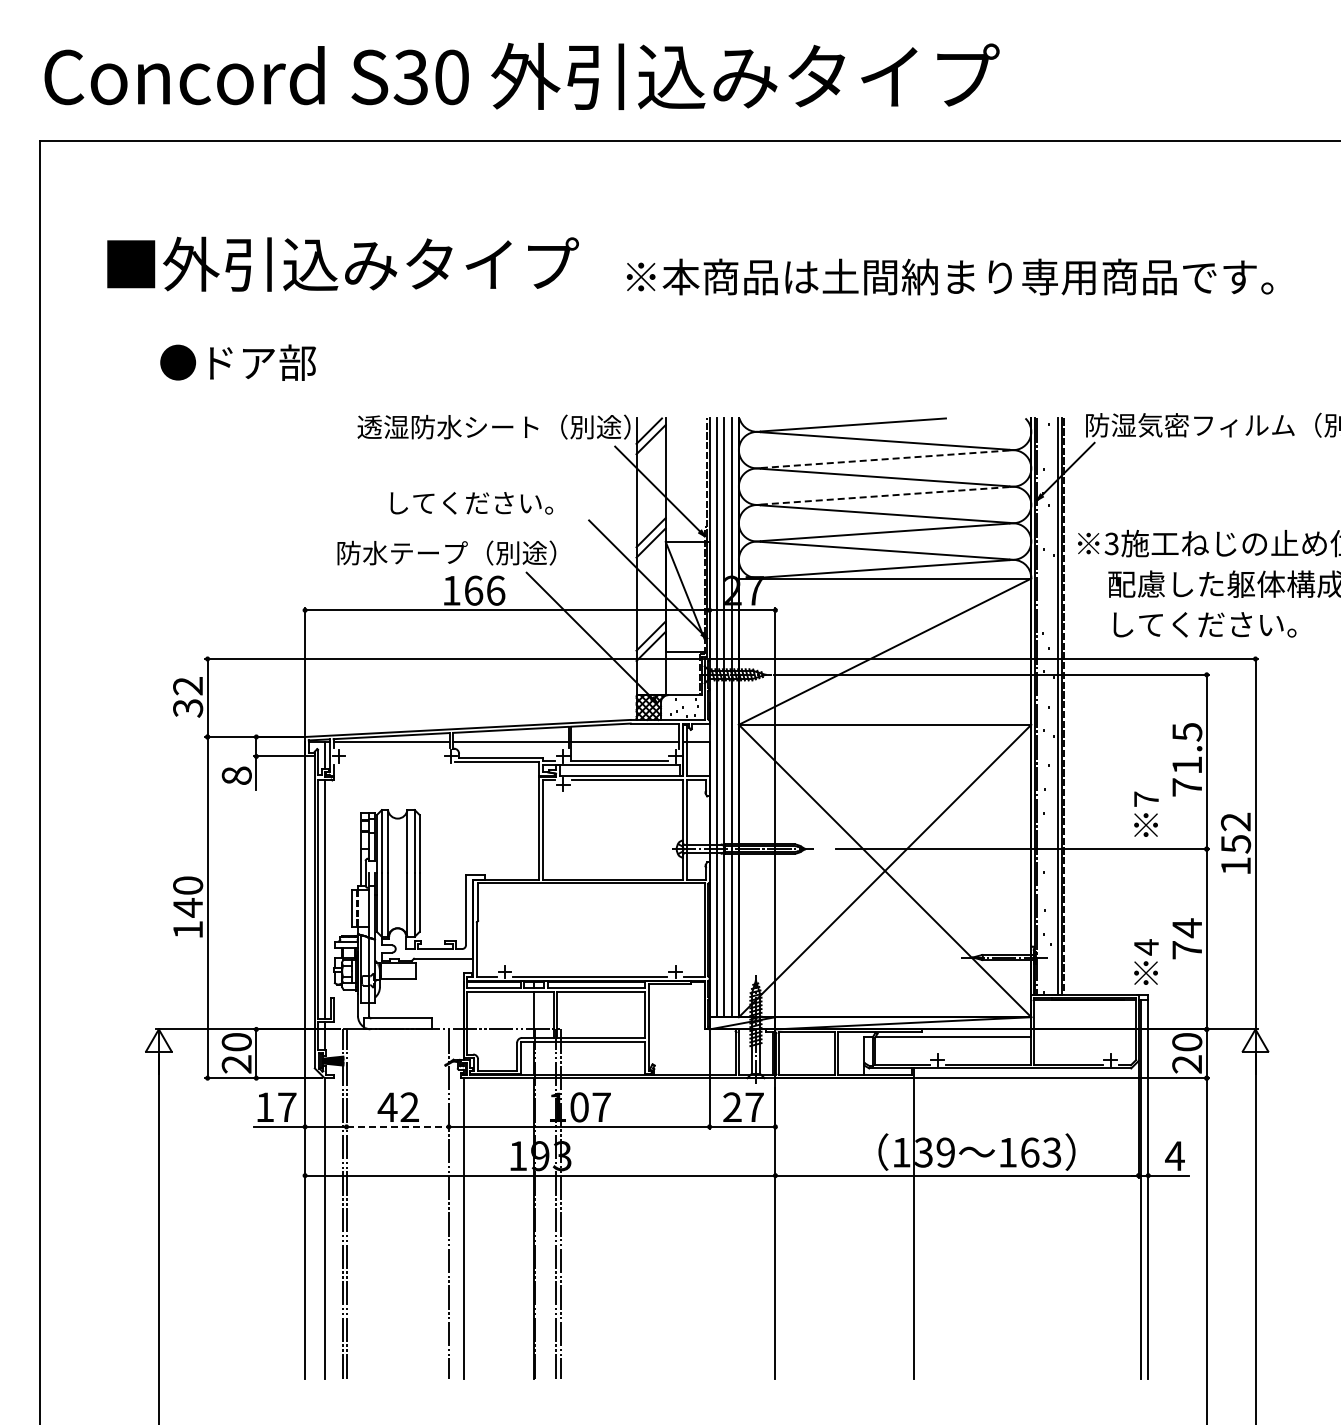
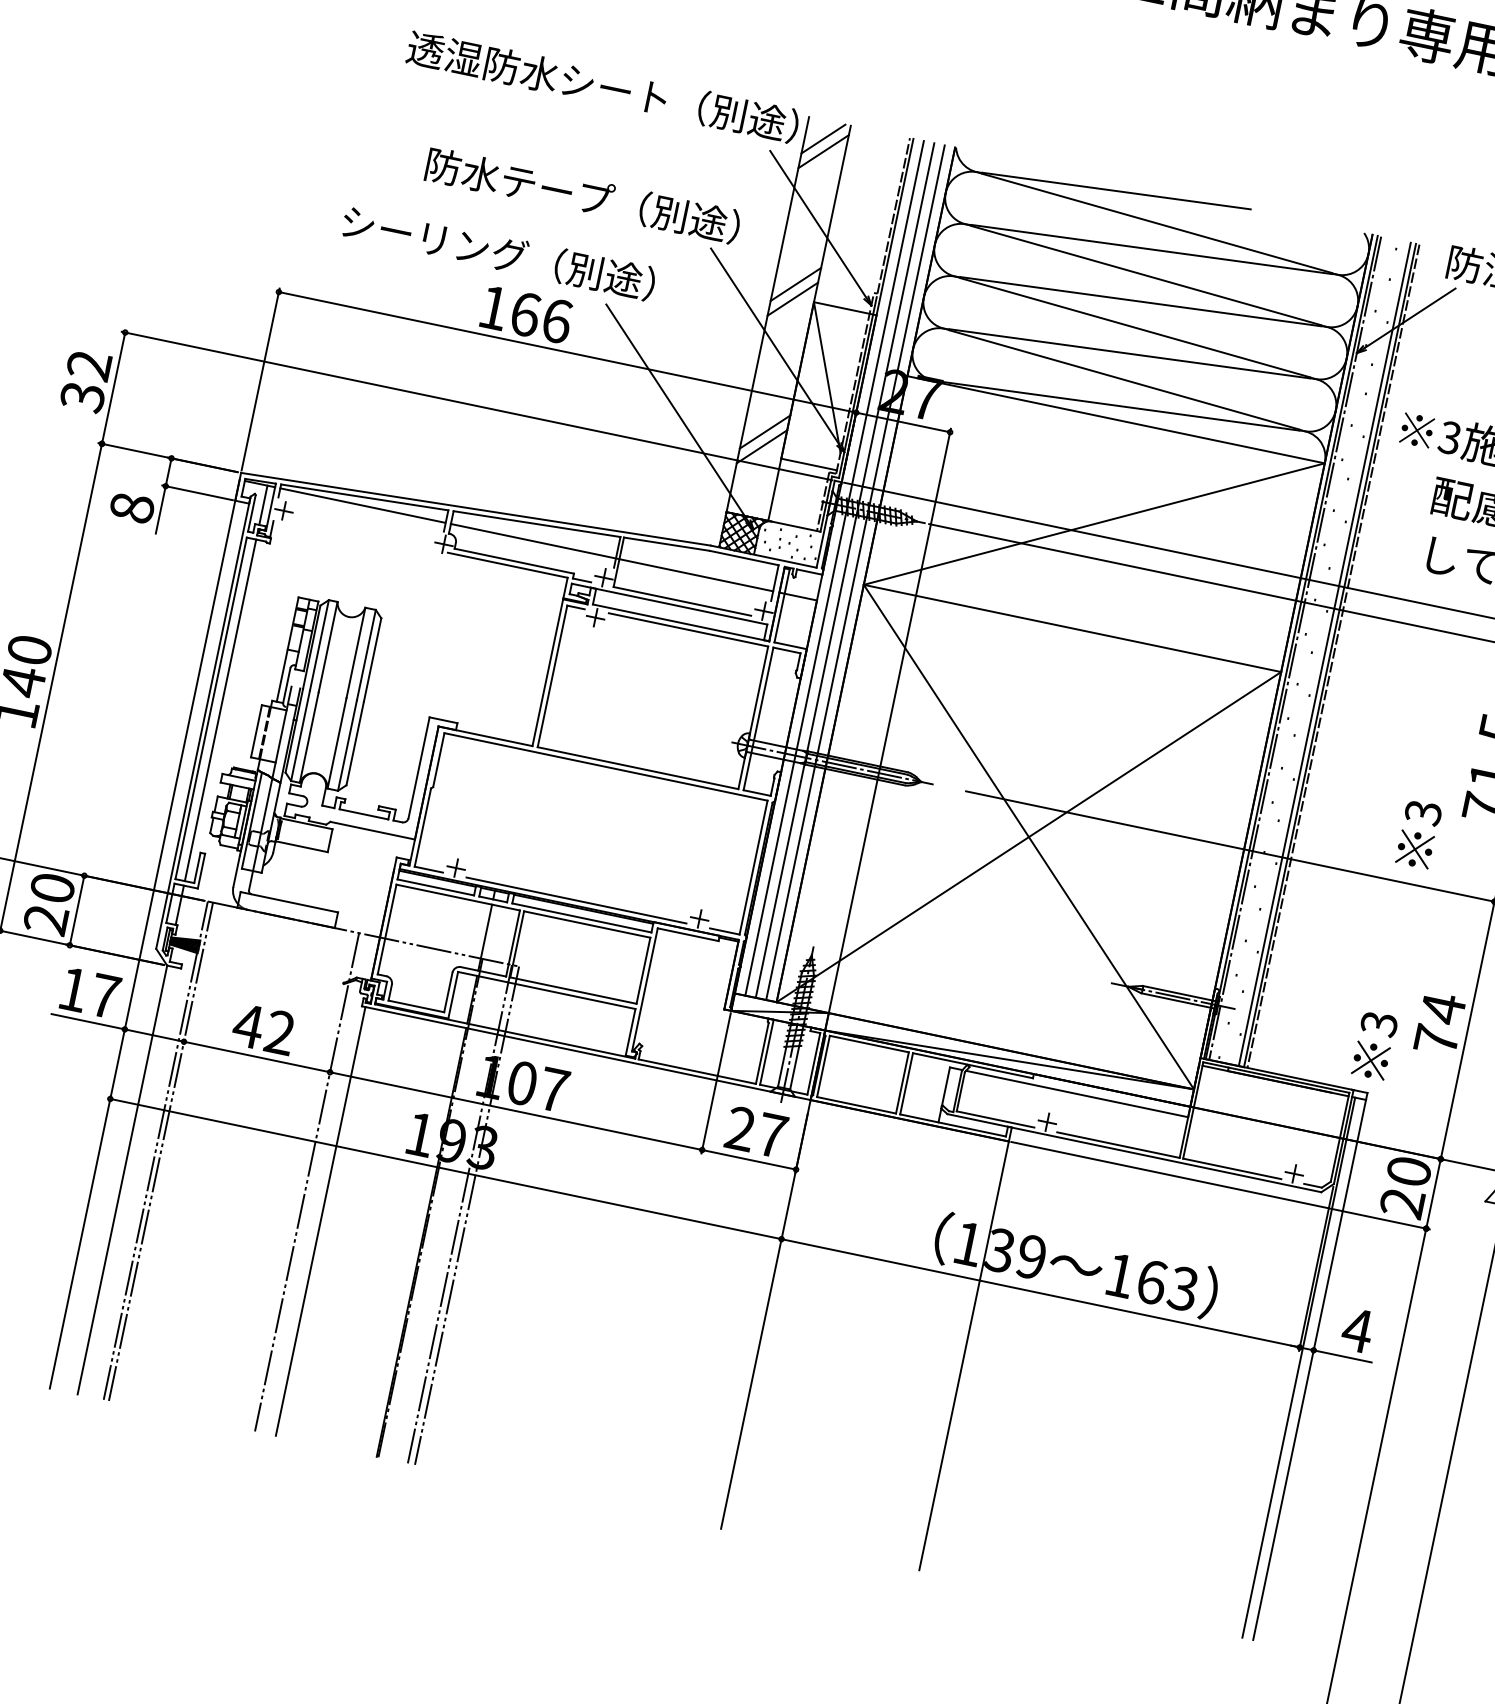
line: (885, 459) -> (1152, 249), dashed -> solid
line: (885, 495) -> (1141, 301), dashed -> solid
text: (495, 502) -> (582, 195), してください。 -> 防水テープ（別途）
text: (402, 552) -> (435, 238), 防水テープ（別途） -> シーリング（別途）
text: (1146, 799) -> (1423, 812), 7 -> 3
text: (1146, 947) -> (1379, 1024), 4 -> 3
line: (398, 1126) -> (258, 1056), dashed -> solid

